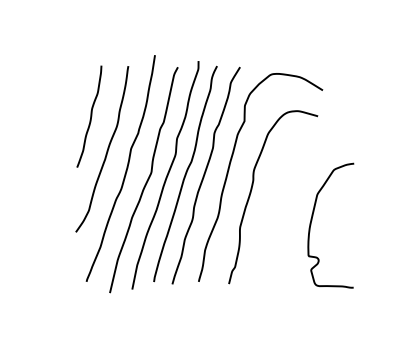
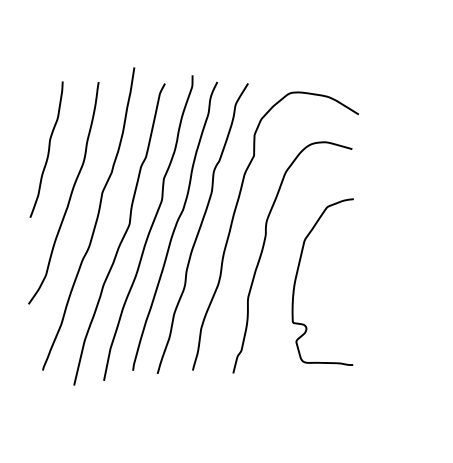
curve: (312, 220) -> (298, 275), moved

